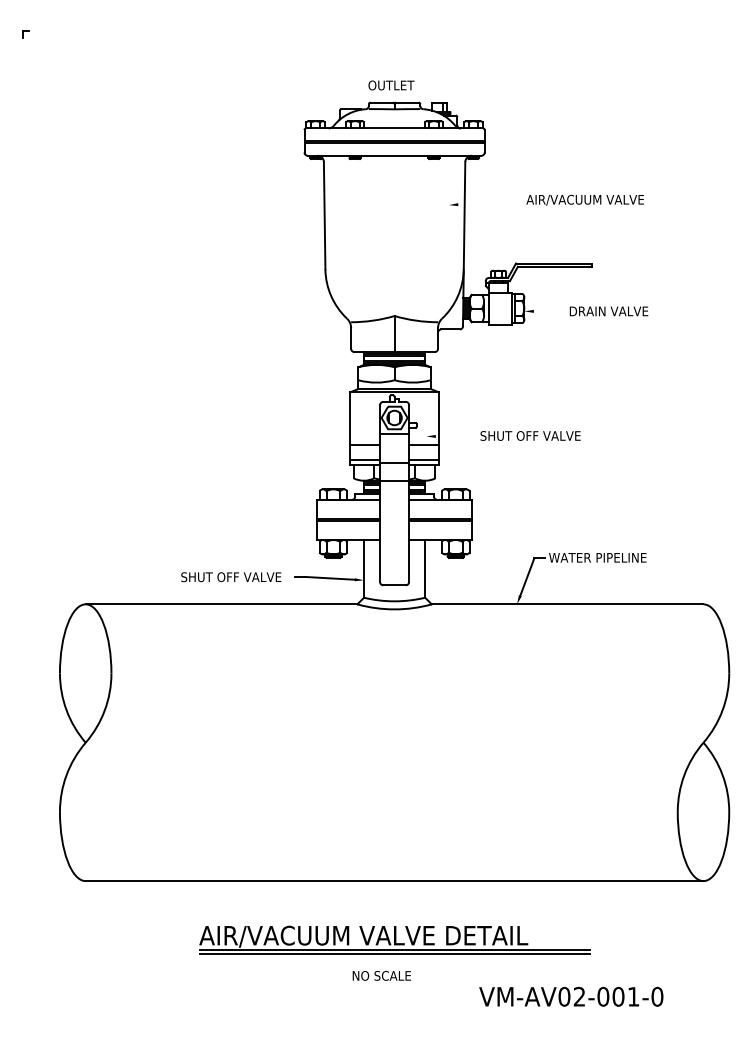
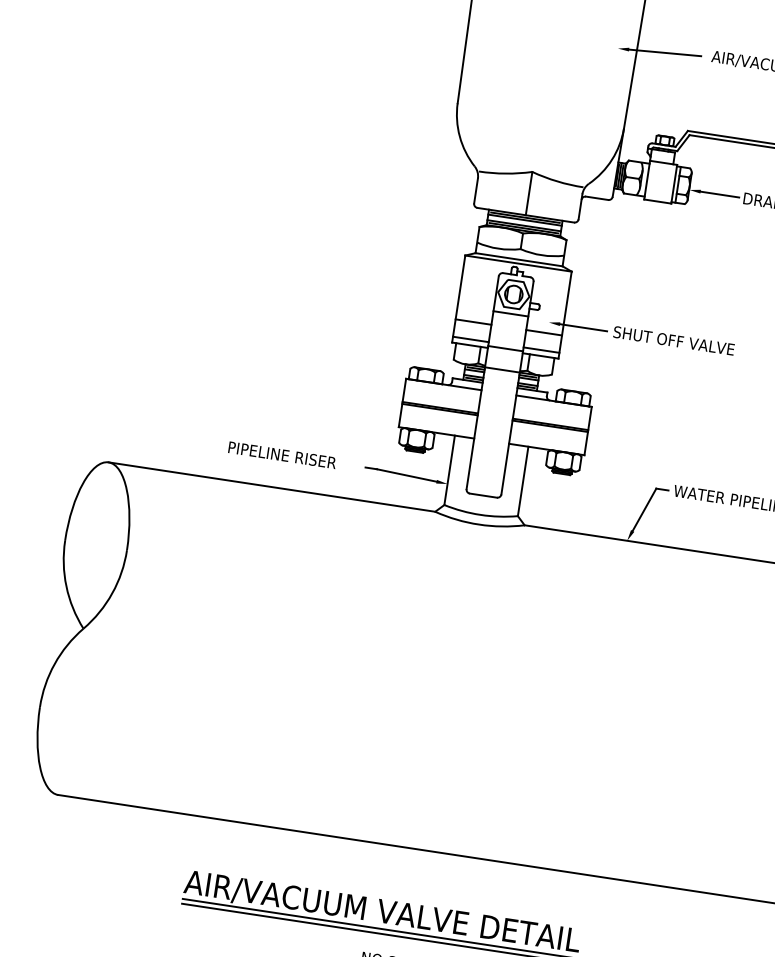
line: (487, 202) -> (664, 52), added
line: (549, 311) -> (719, 194), added
line: (454, 436) -> (582, 327), added
text: (231, 577) -> (288, 456), SHUT OFF VALVE -> PIPELINE RISER

